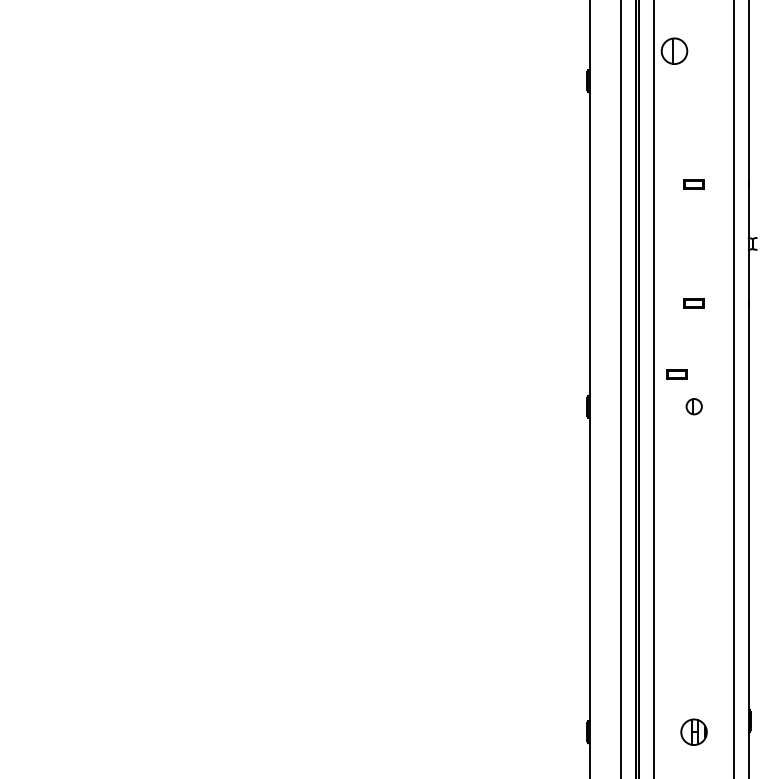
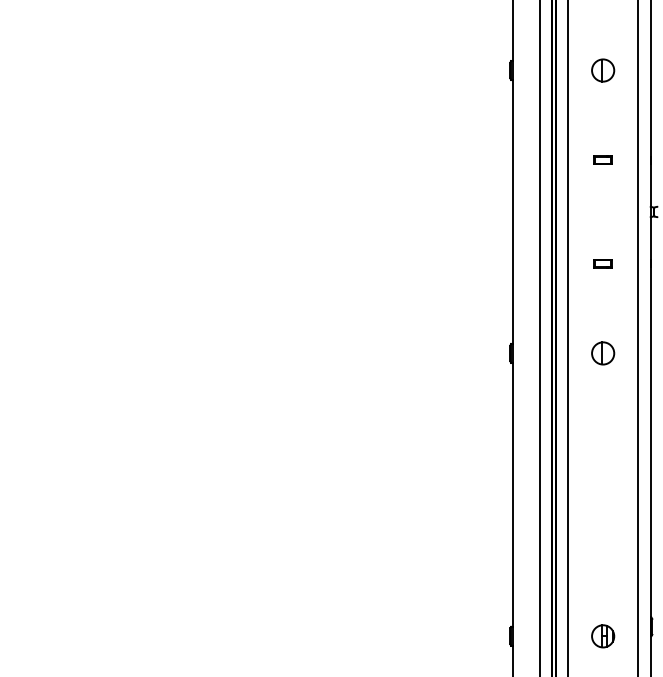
part: (674, 51) -> (603, 70), moved
part: (676, 374) -> (587, 325), removed
part: (694, 406) -> (603, 353), size x1.67

